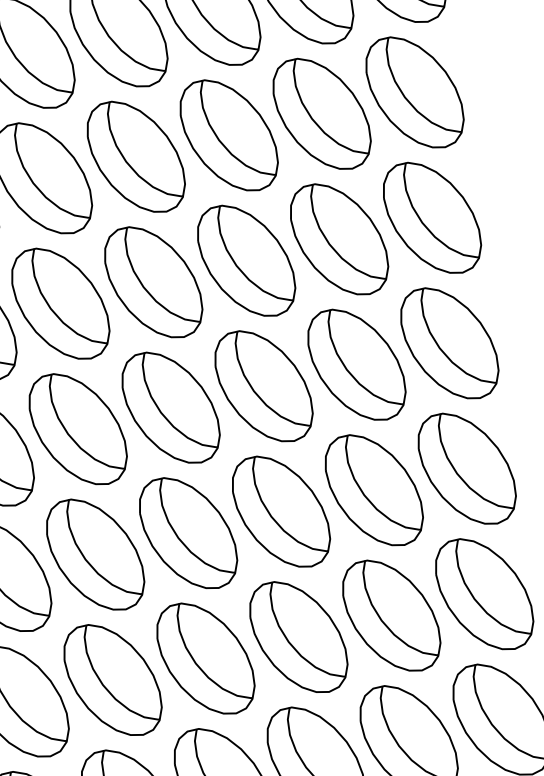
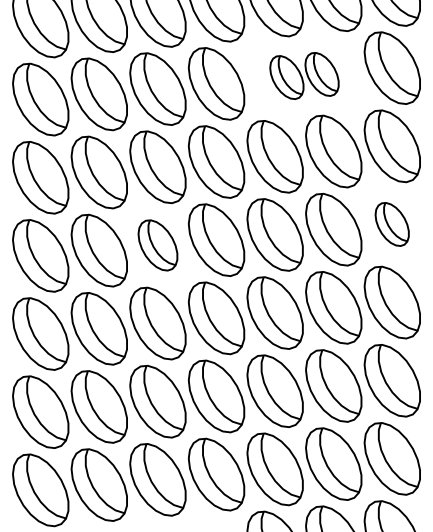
part: (275, 124) -> (304, 75), size x0.6
part: (448, 343) -> (391, 224), size x0.6
part: (77, 429) -> (157, 245), size x0.7

